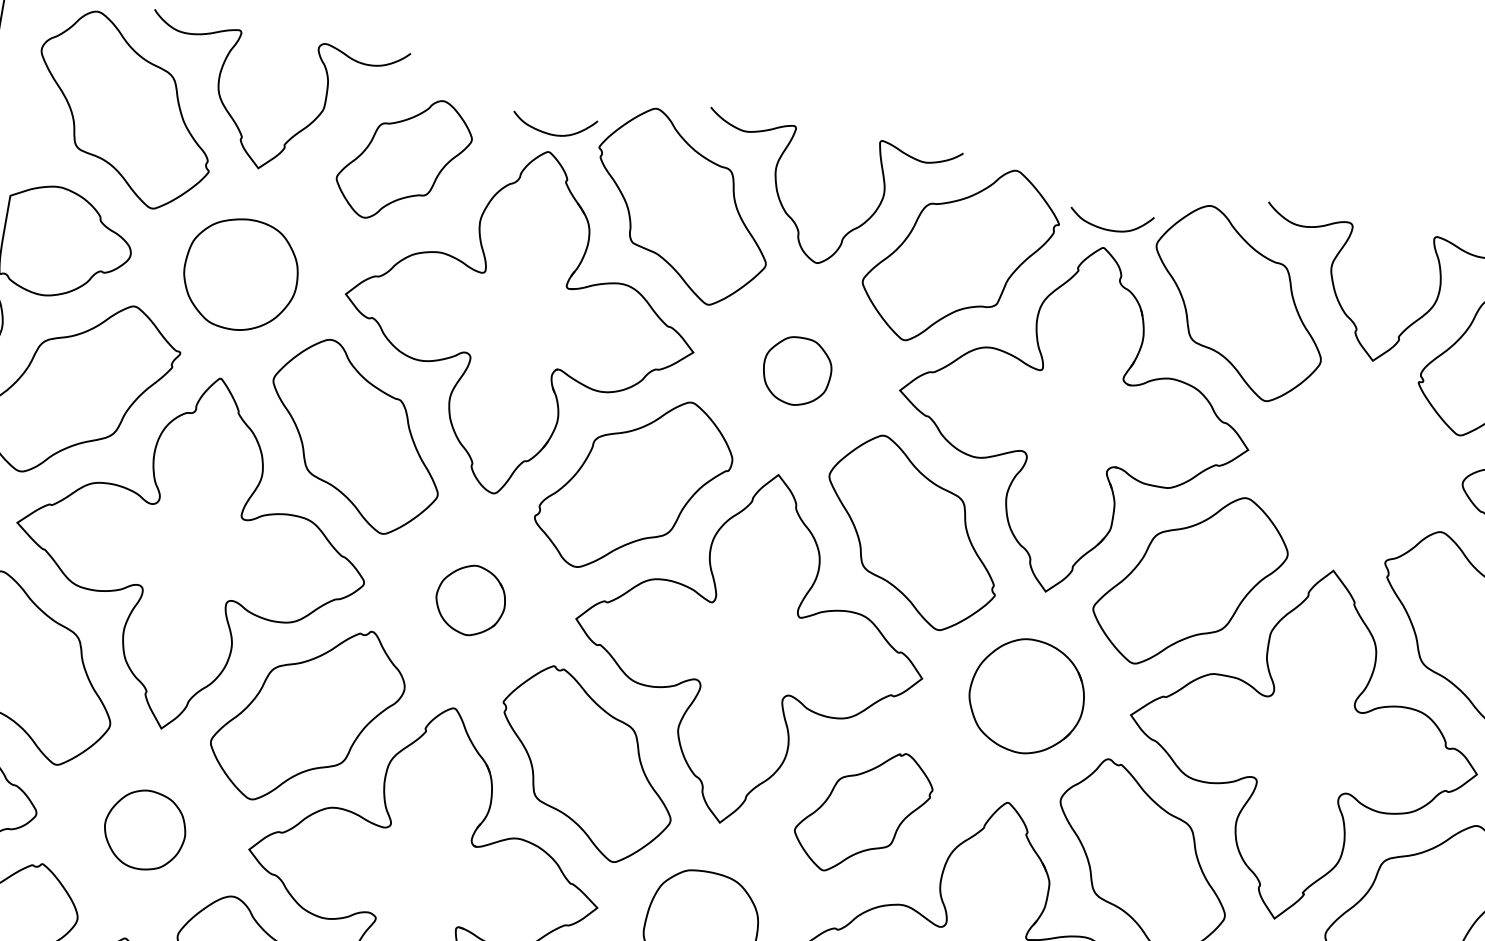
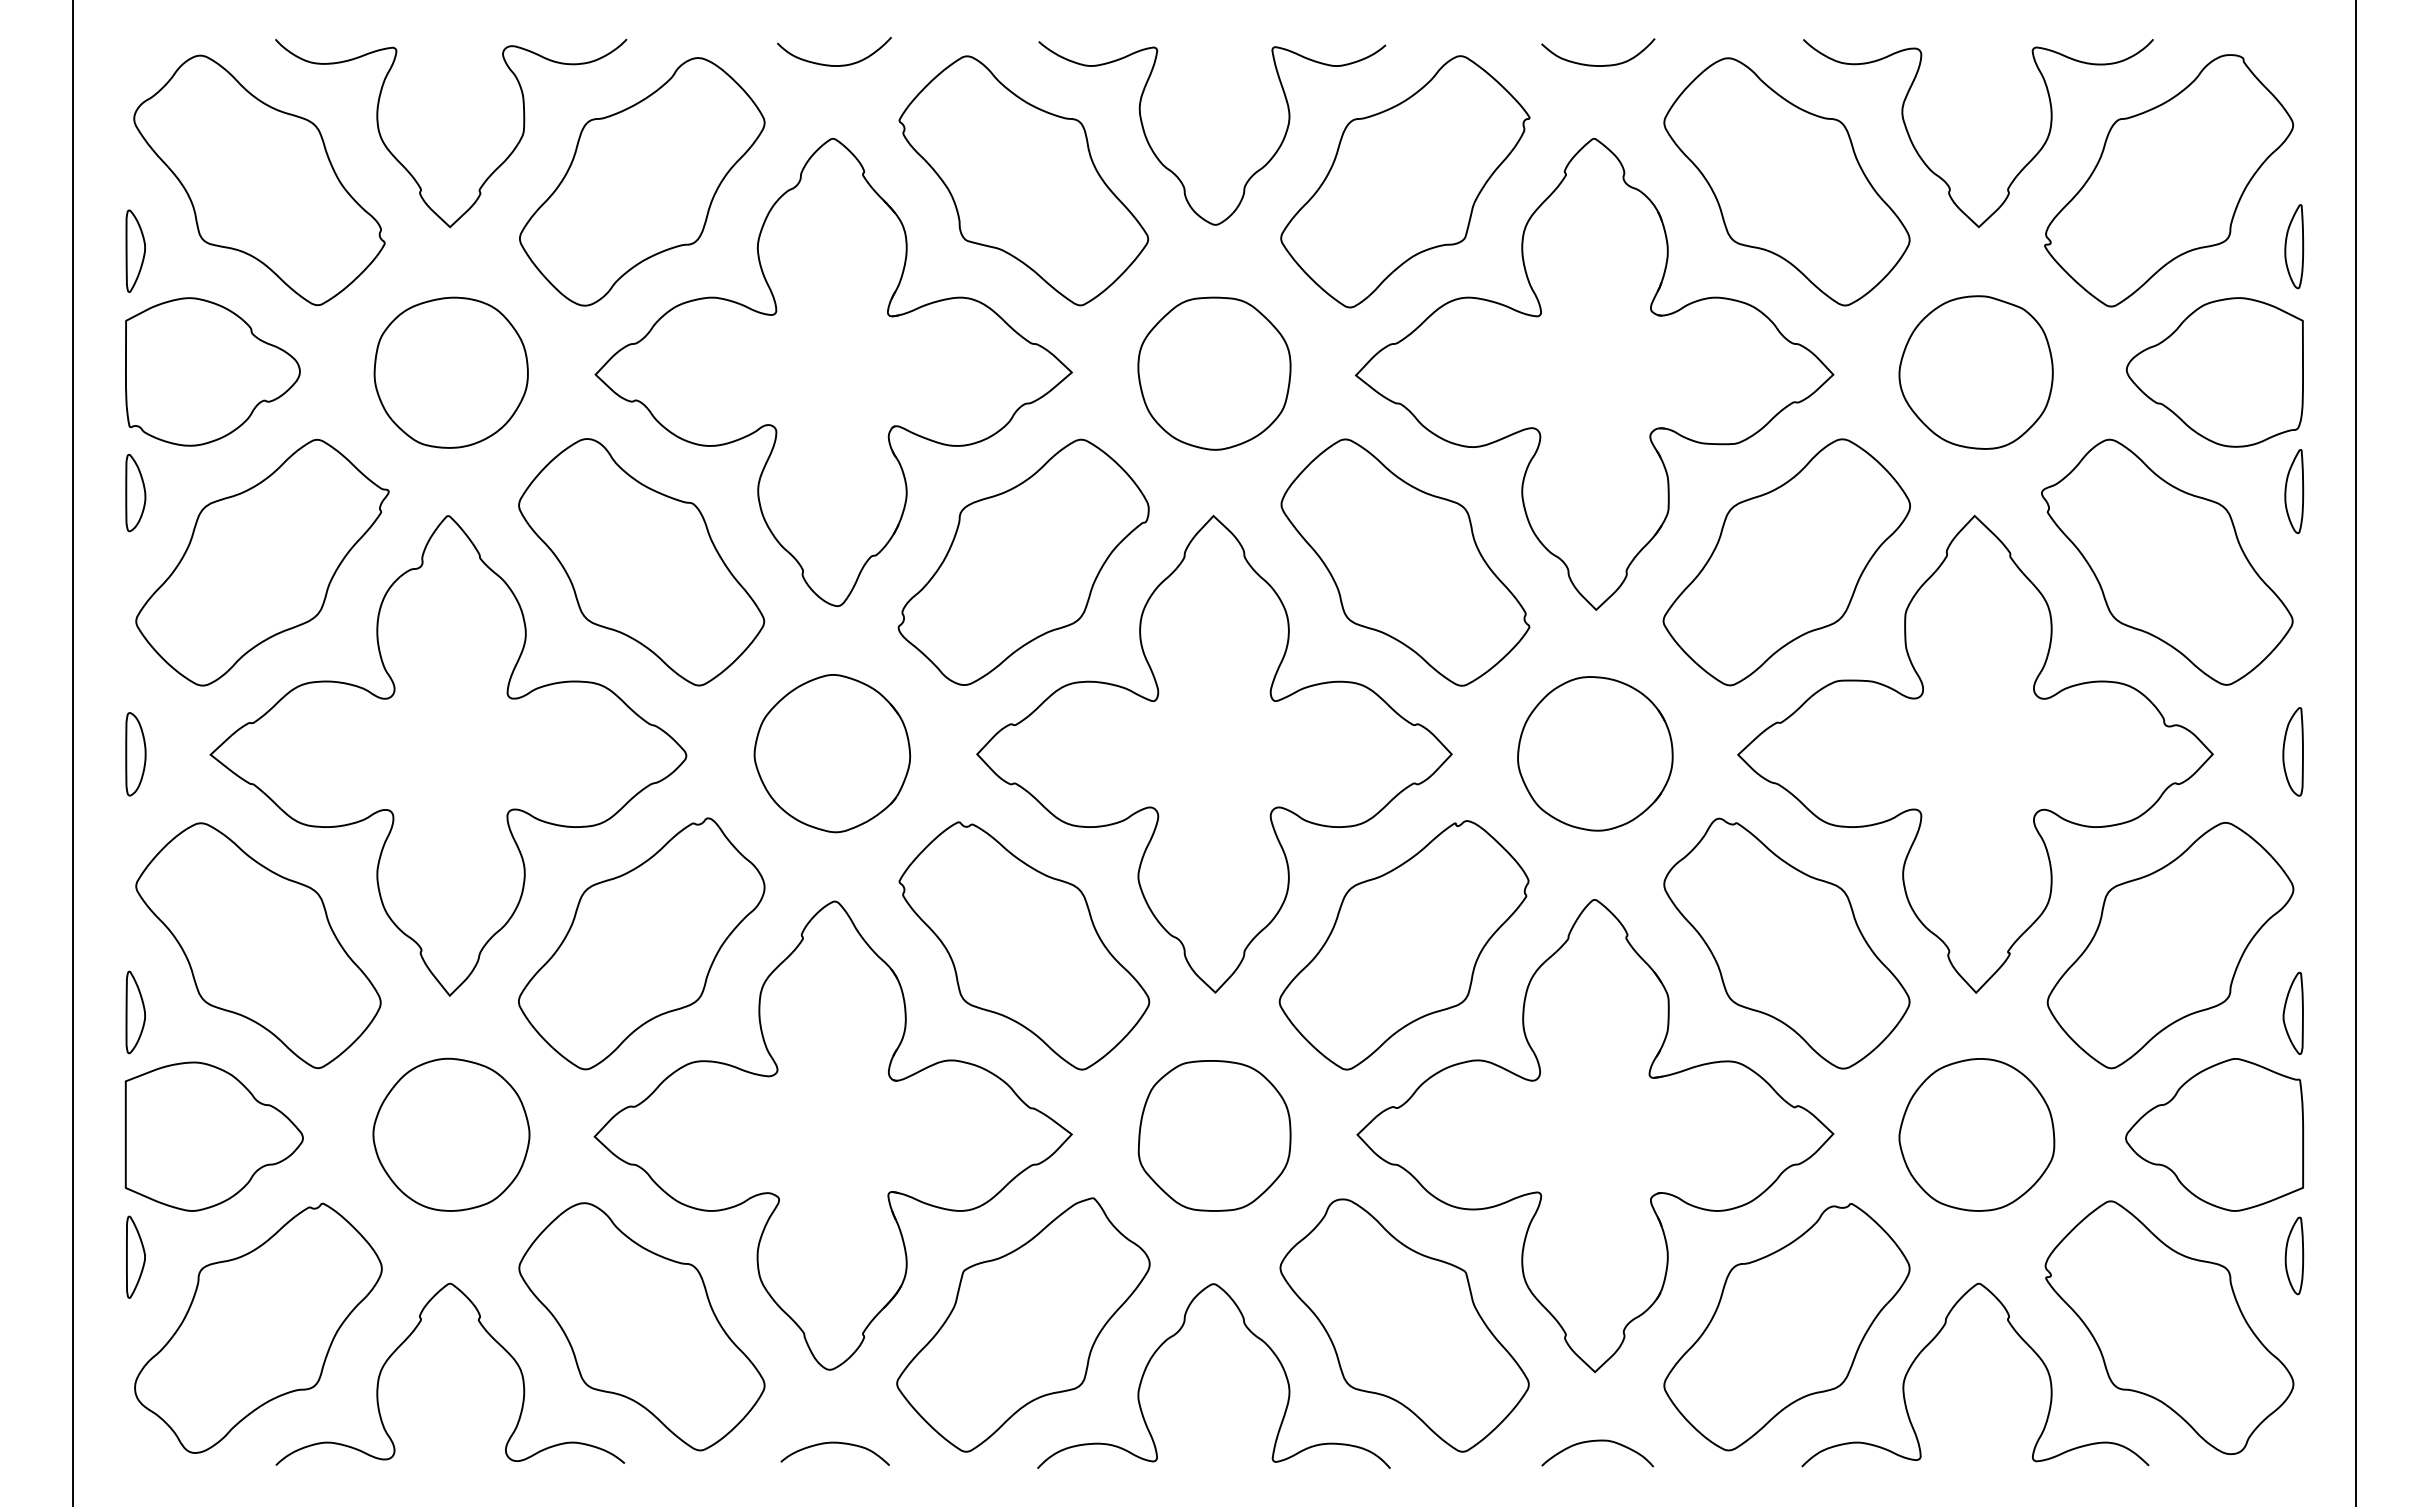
curve: (550, 133) -> (830, 64), moved
part: (26, 145) -> (135, 250), added
part: (404, 159) -> (642, 181), size x1.43
curve: (1106, 228) -> (1593, 64), moved
part: (797, 371) -> (1214, 373), size x1.67
part: (1352, 466) -> (1975, 372), added
part: (470, 600) -> (832, 753), size x1.67
part: (862, 812) -> (1403, 945), size x1.43
part: (145, 829) -> (451, 1134), size x1.43

